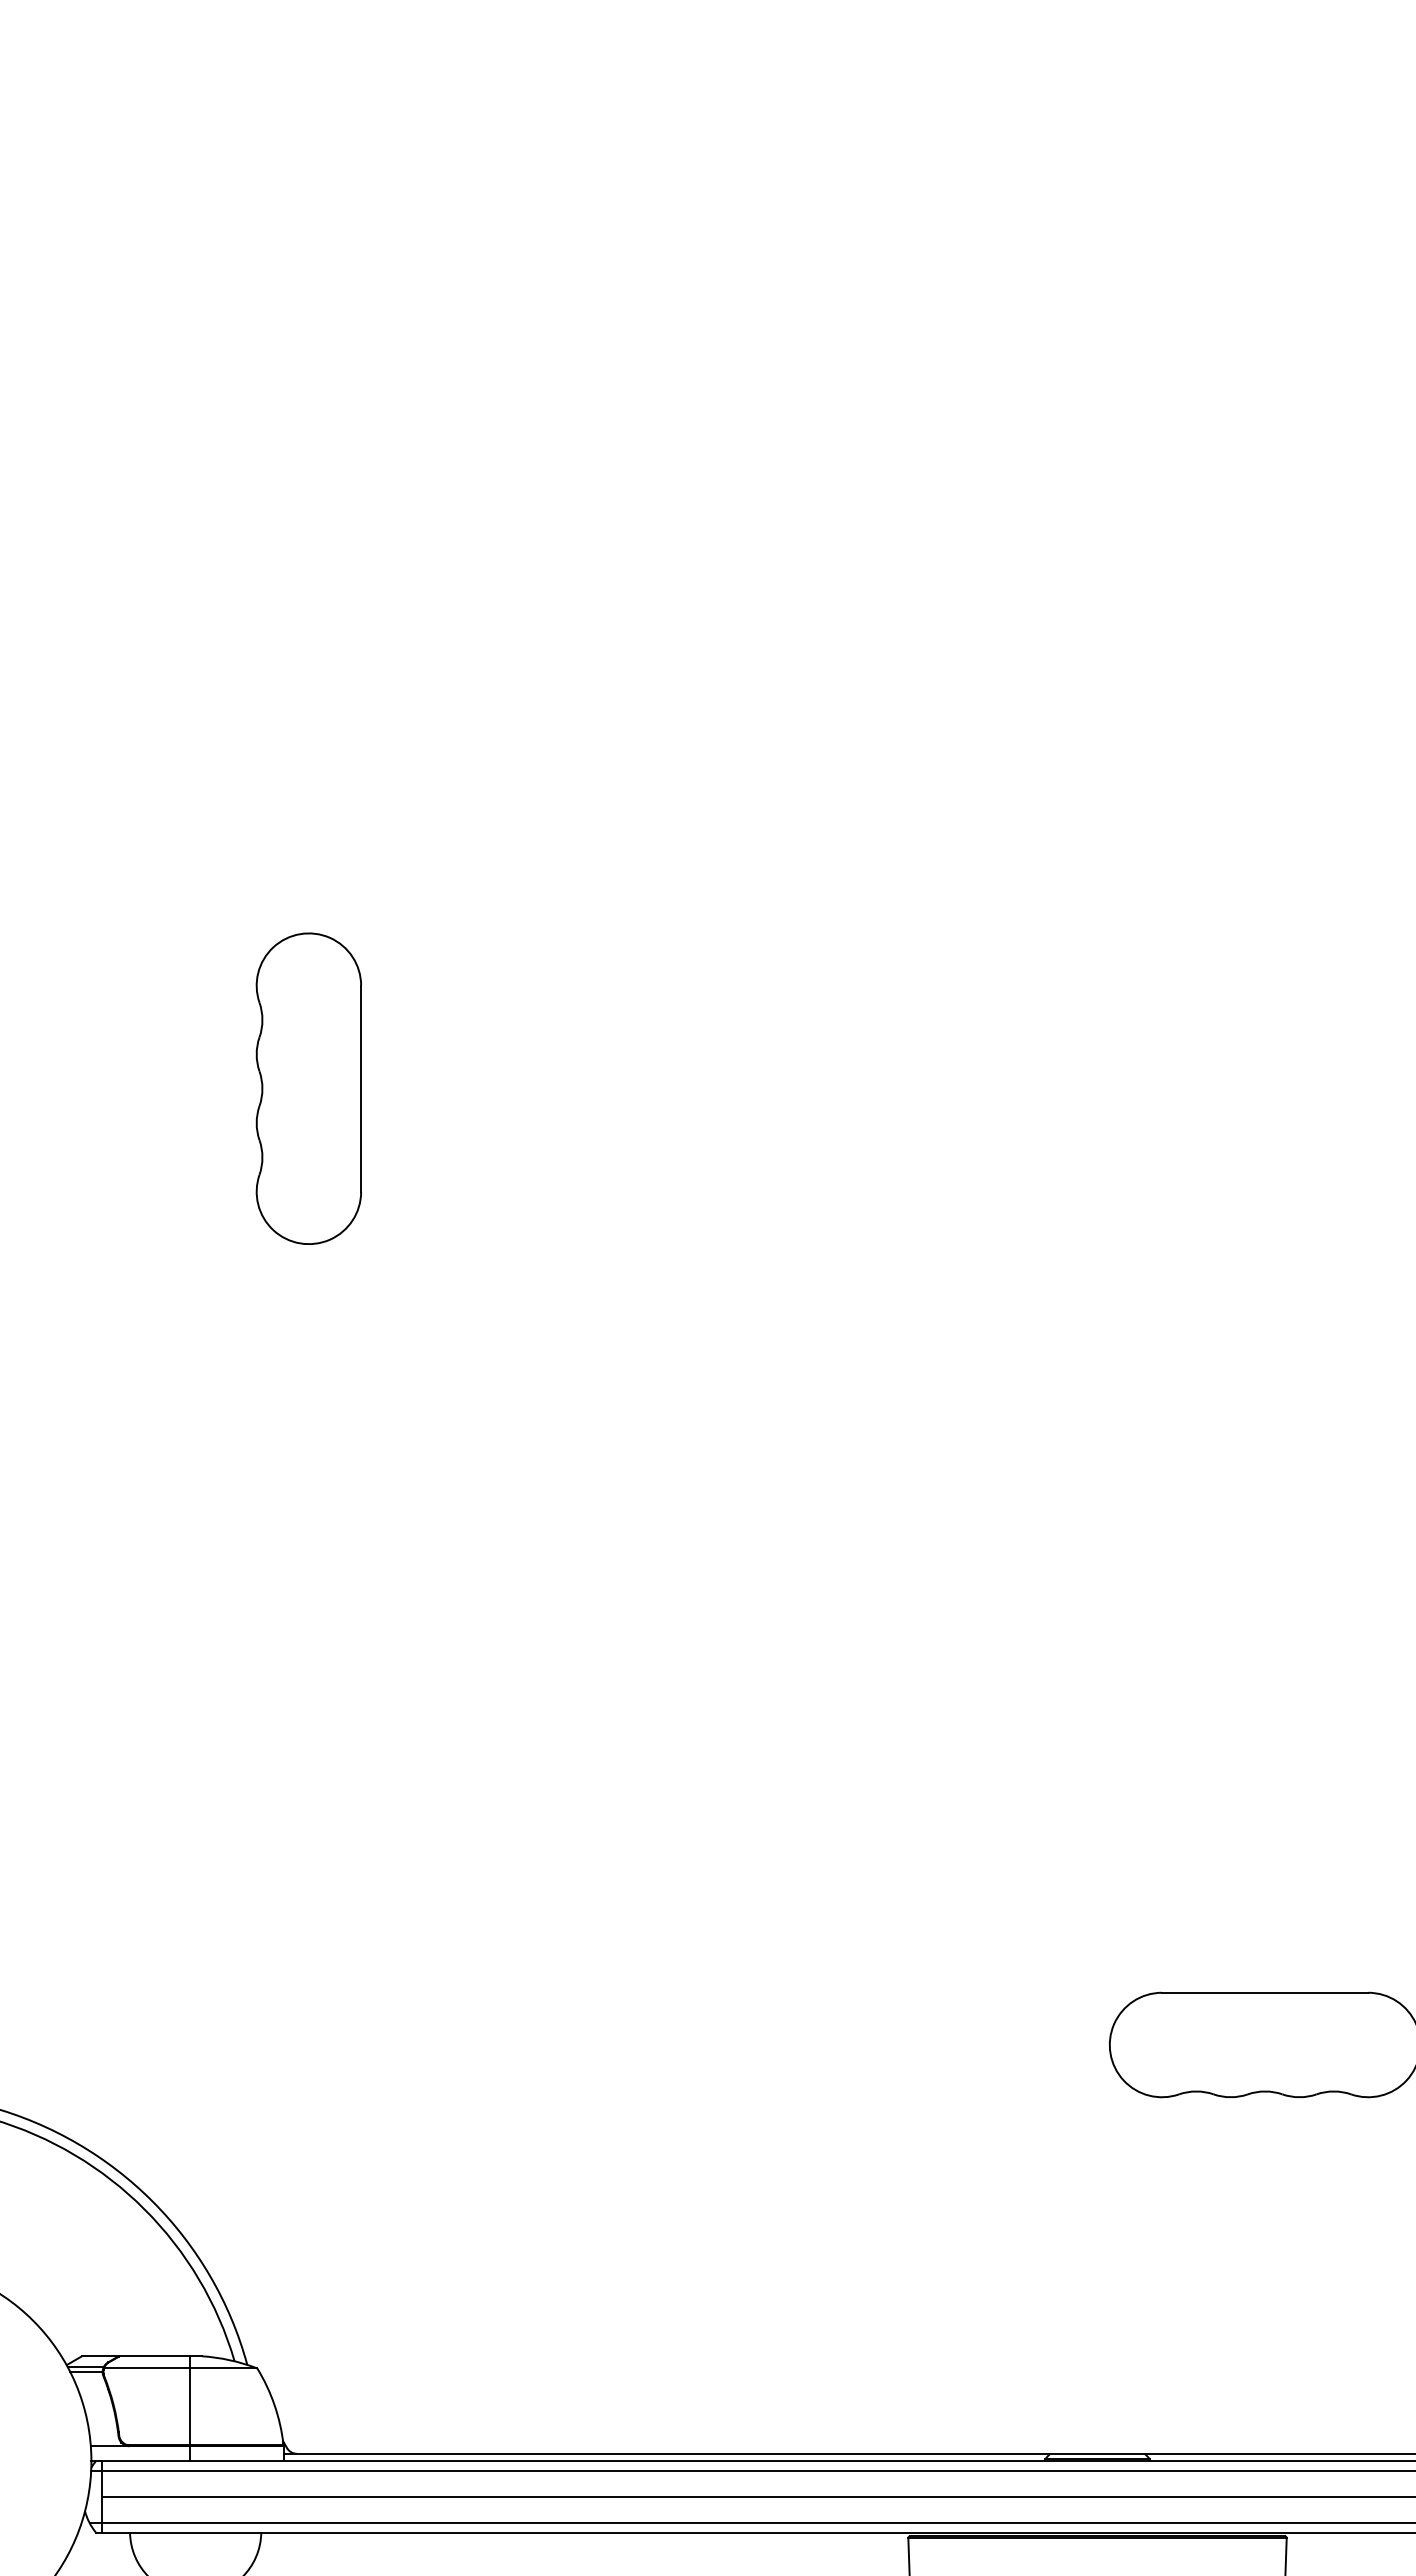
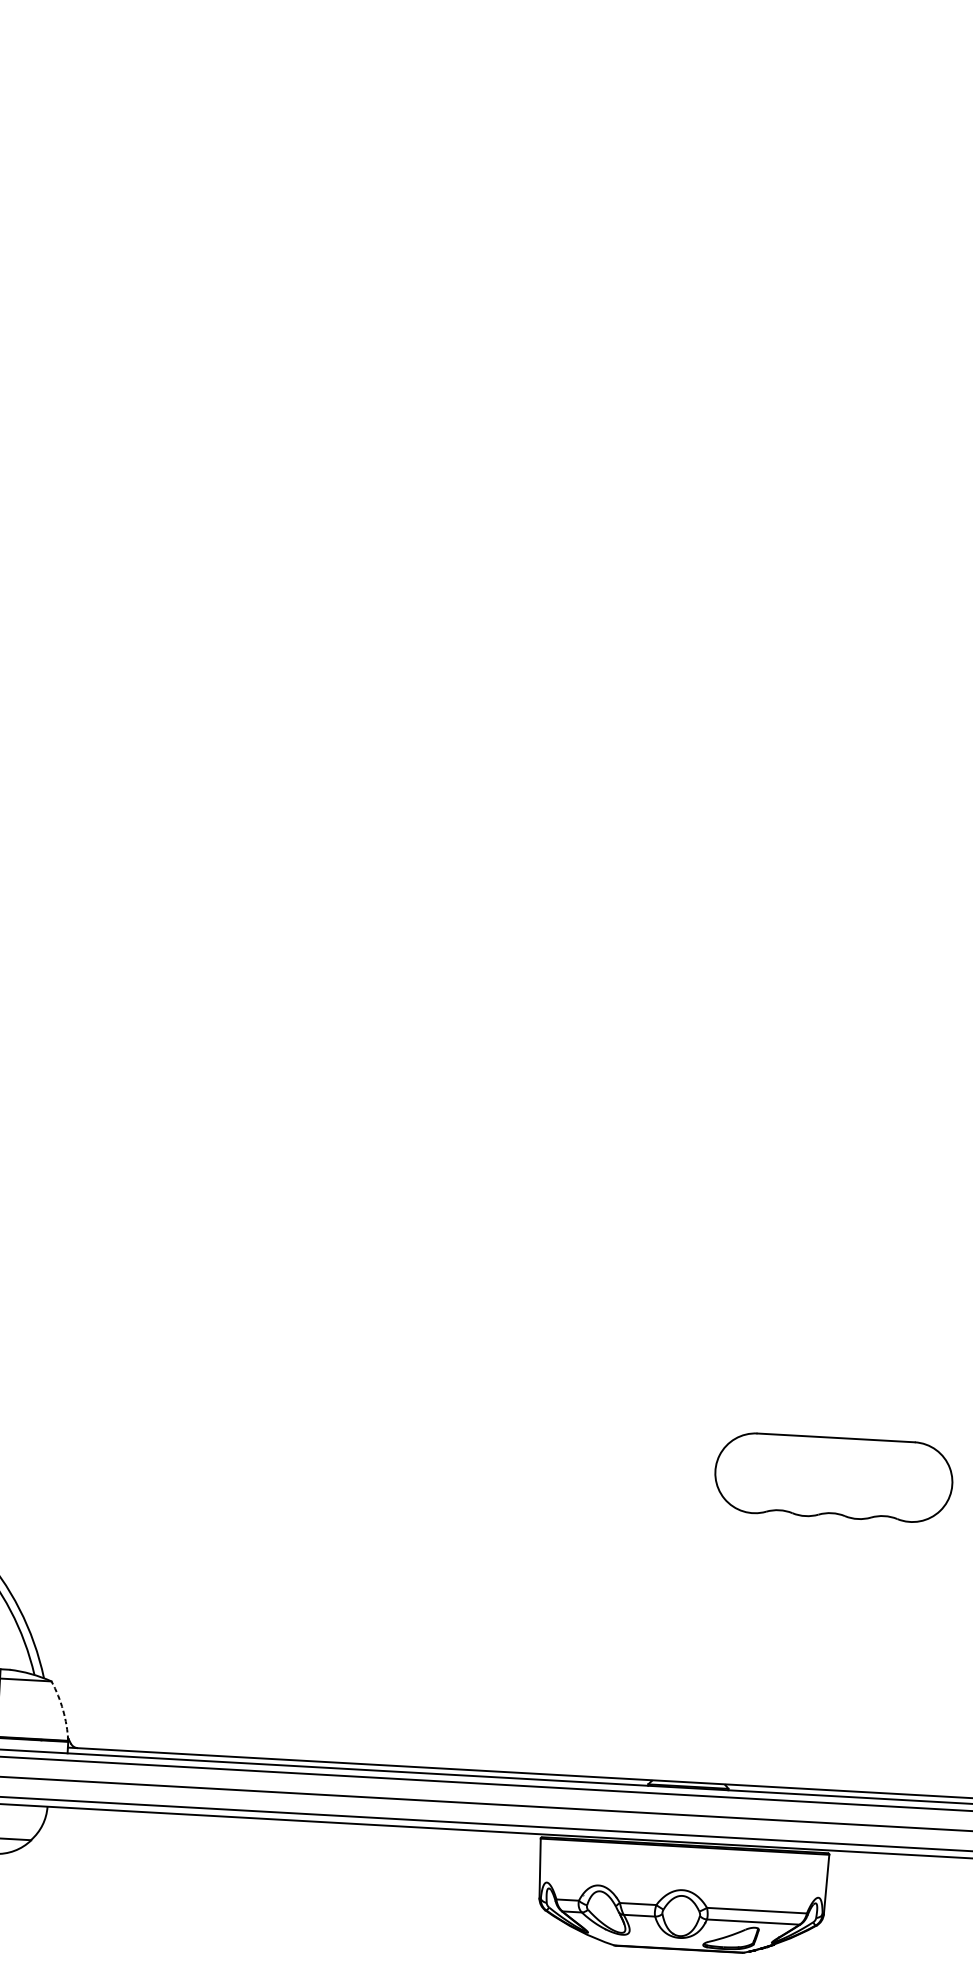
part: (308, 1088) -> (145, 707), removed
arc: (274, 2405) -> (63, 1710), solid -> dashed

